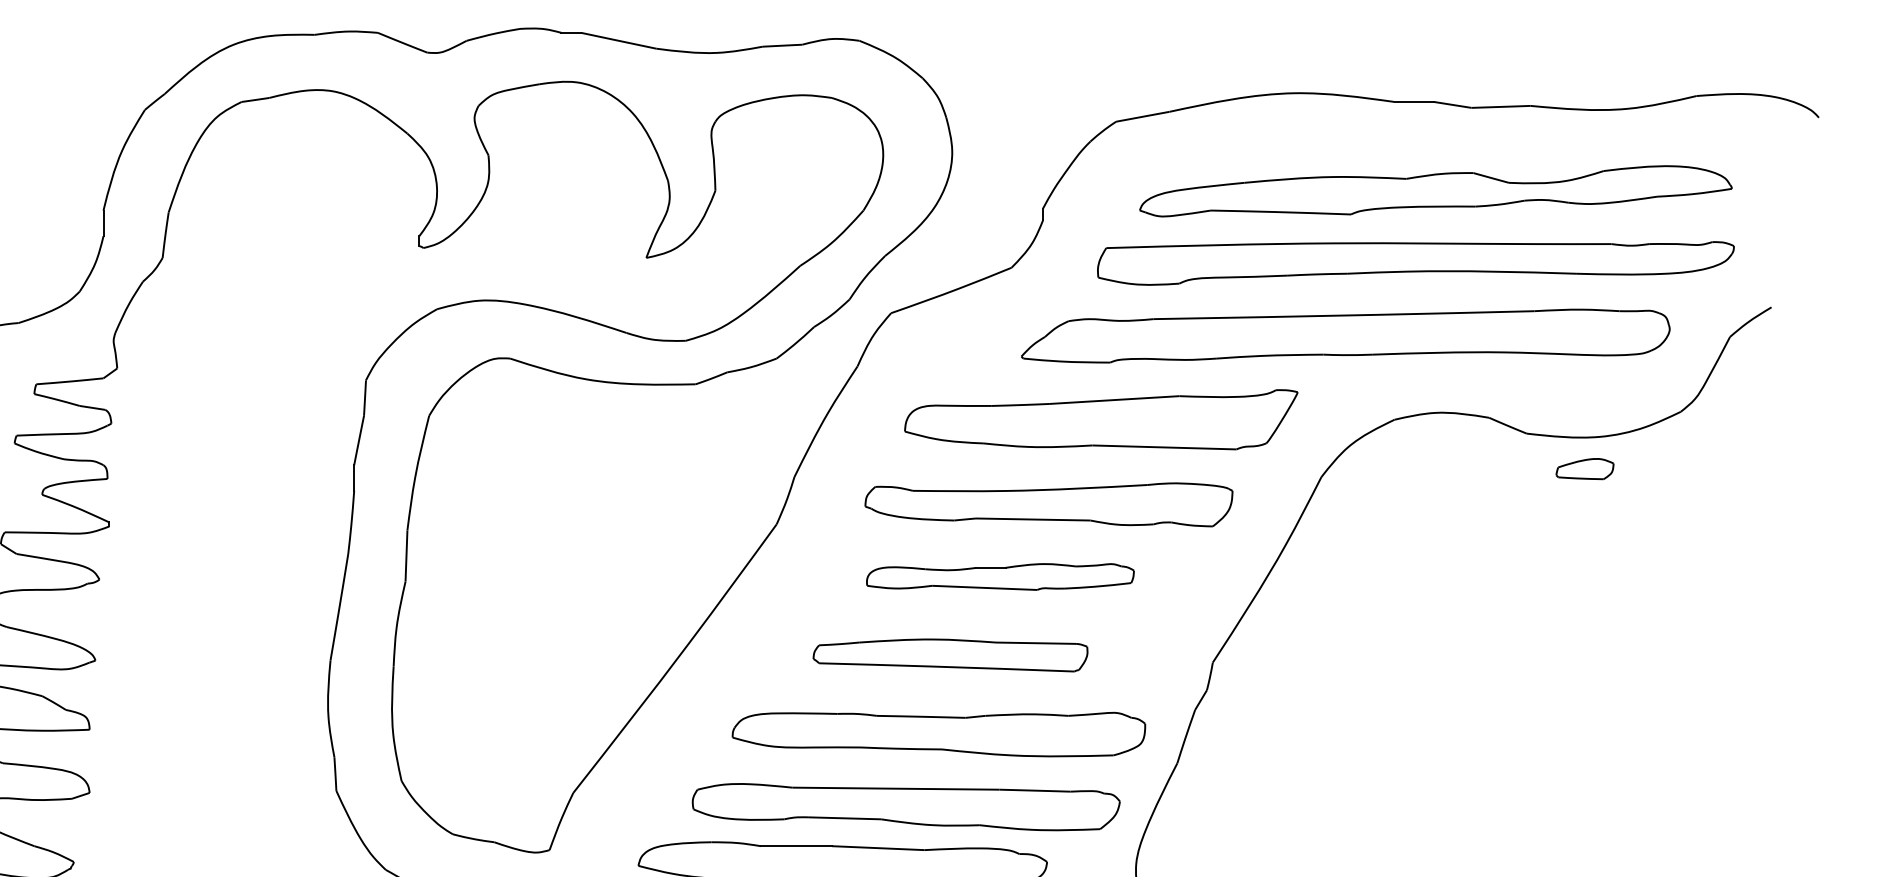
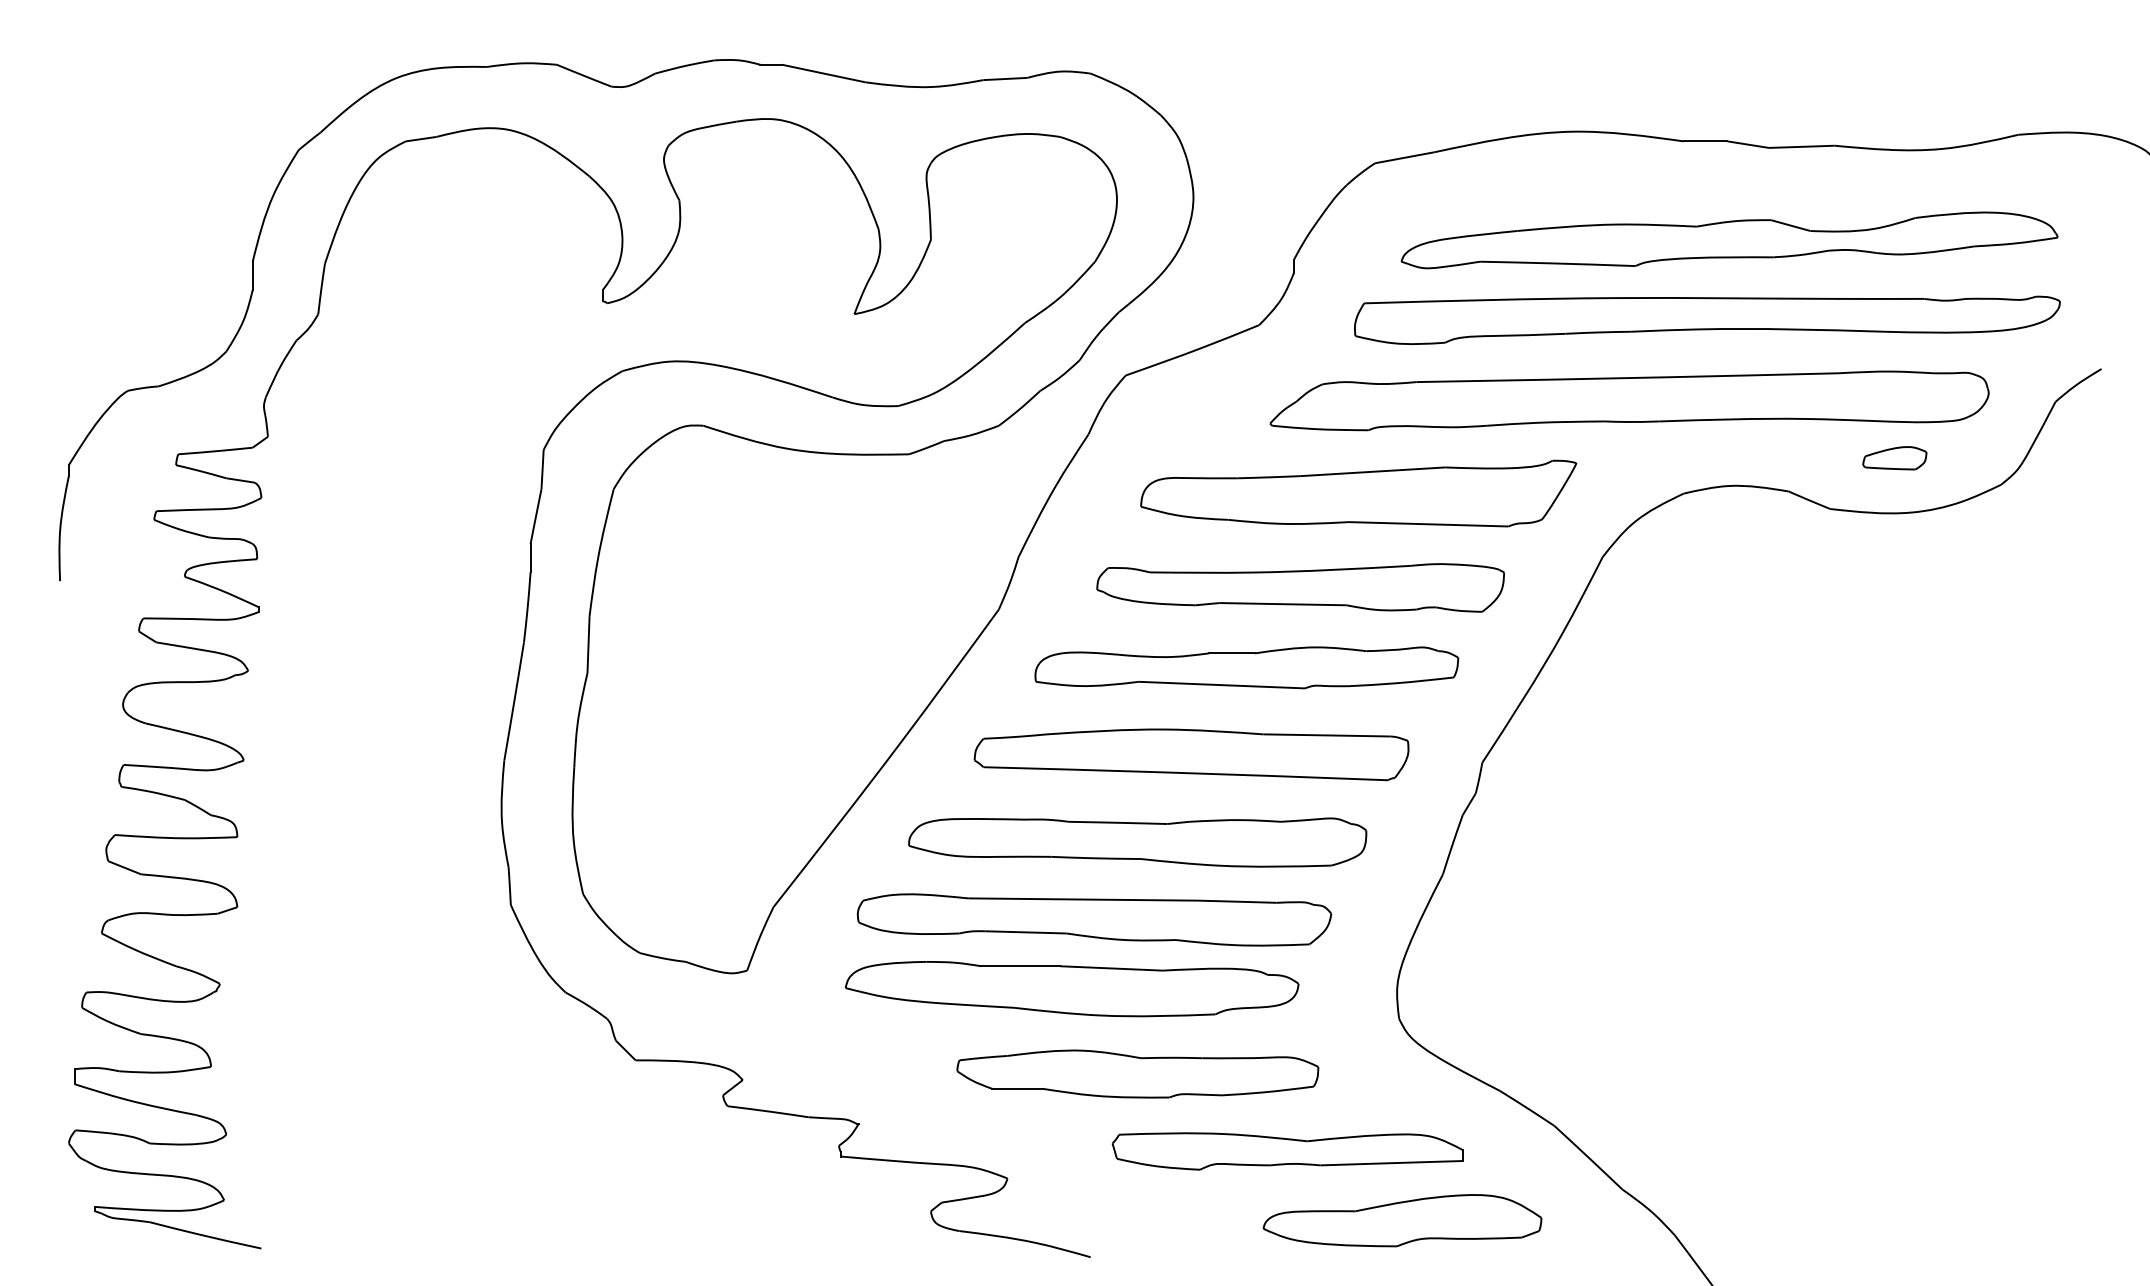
part: (1584, 469) -> (1894, 458), moved
part: (1000, 576) -> (1246, 667), size x1.43
part: (950, 655) -> (1191, 754), size x1.43
part: (938, 734) -> (1137, 842), moved
part: (906, 806) -> (1094, 919), moved

